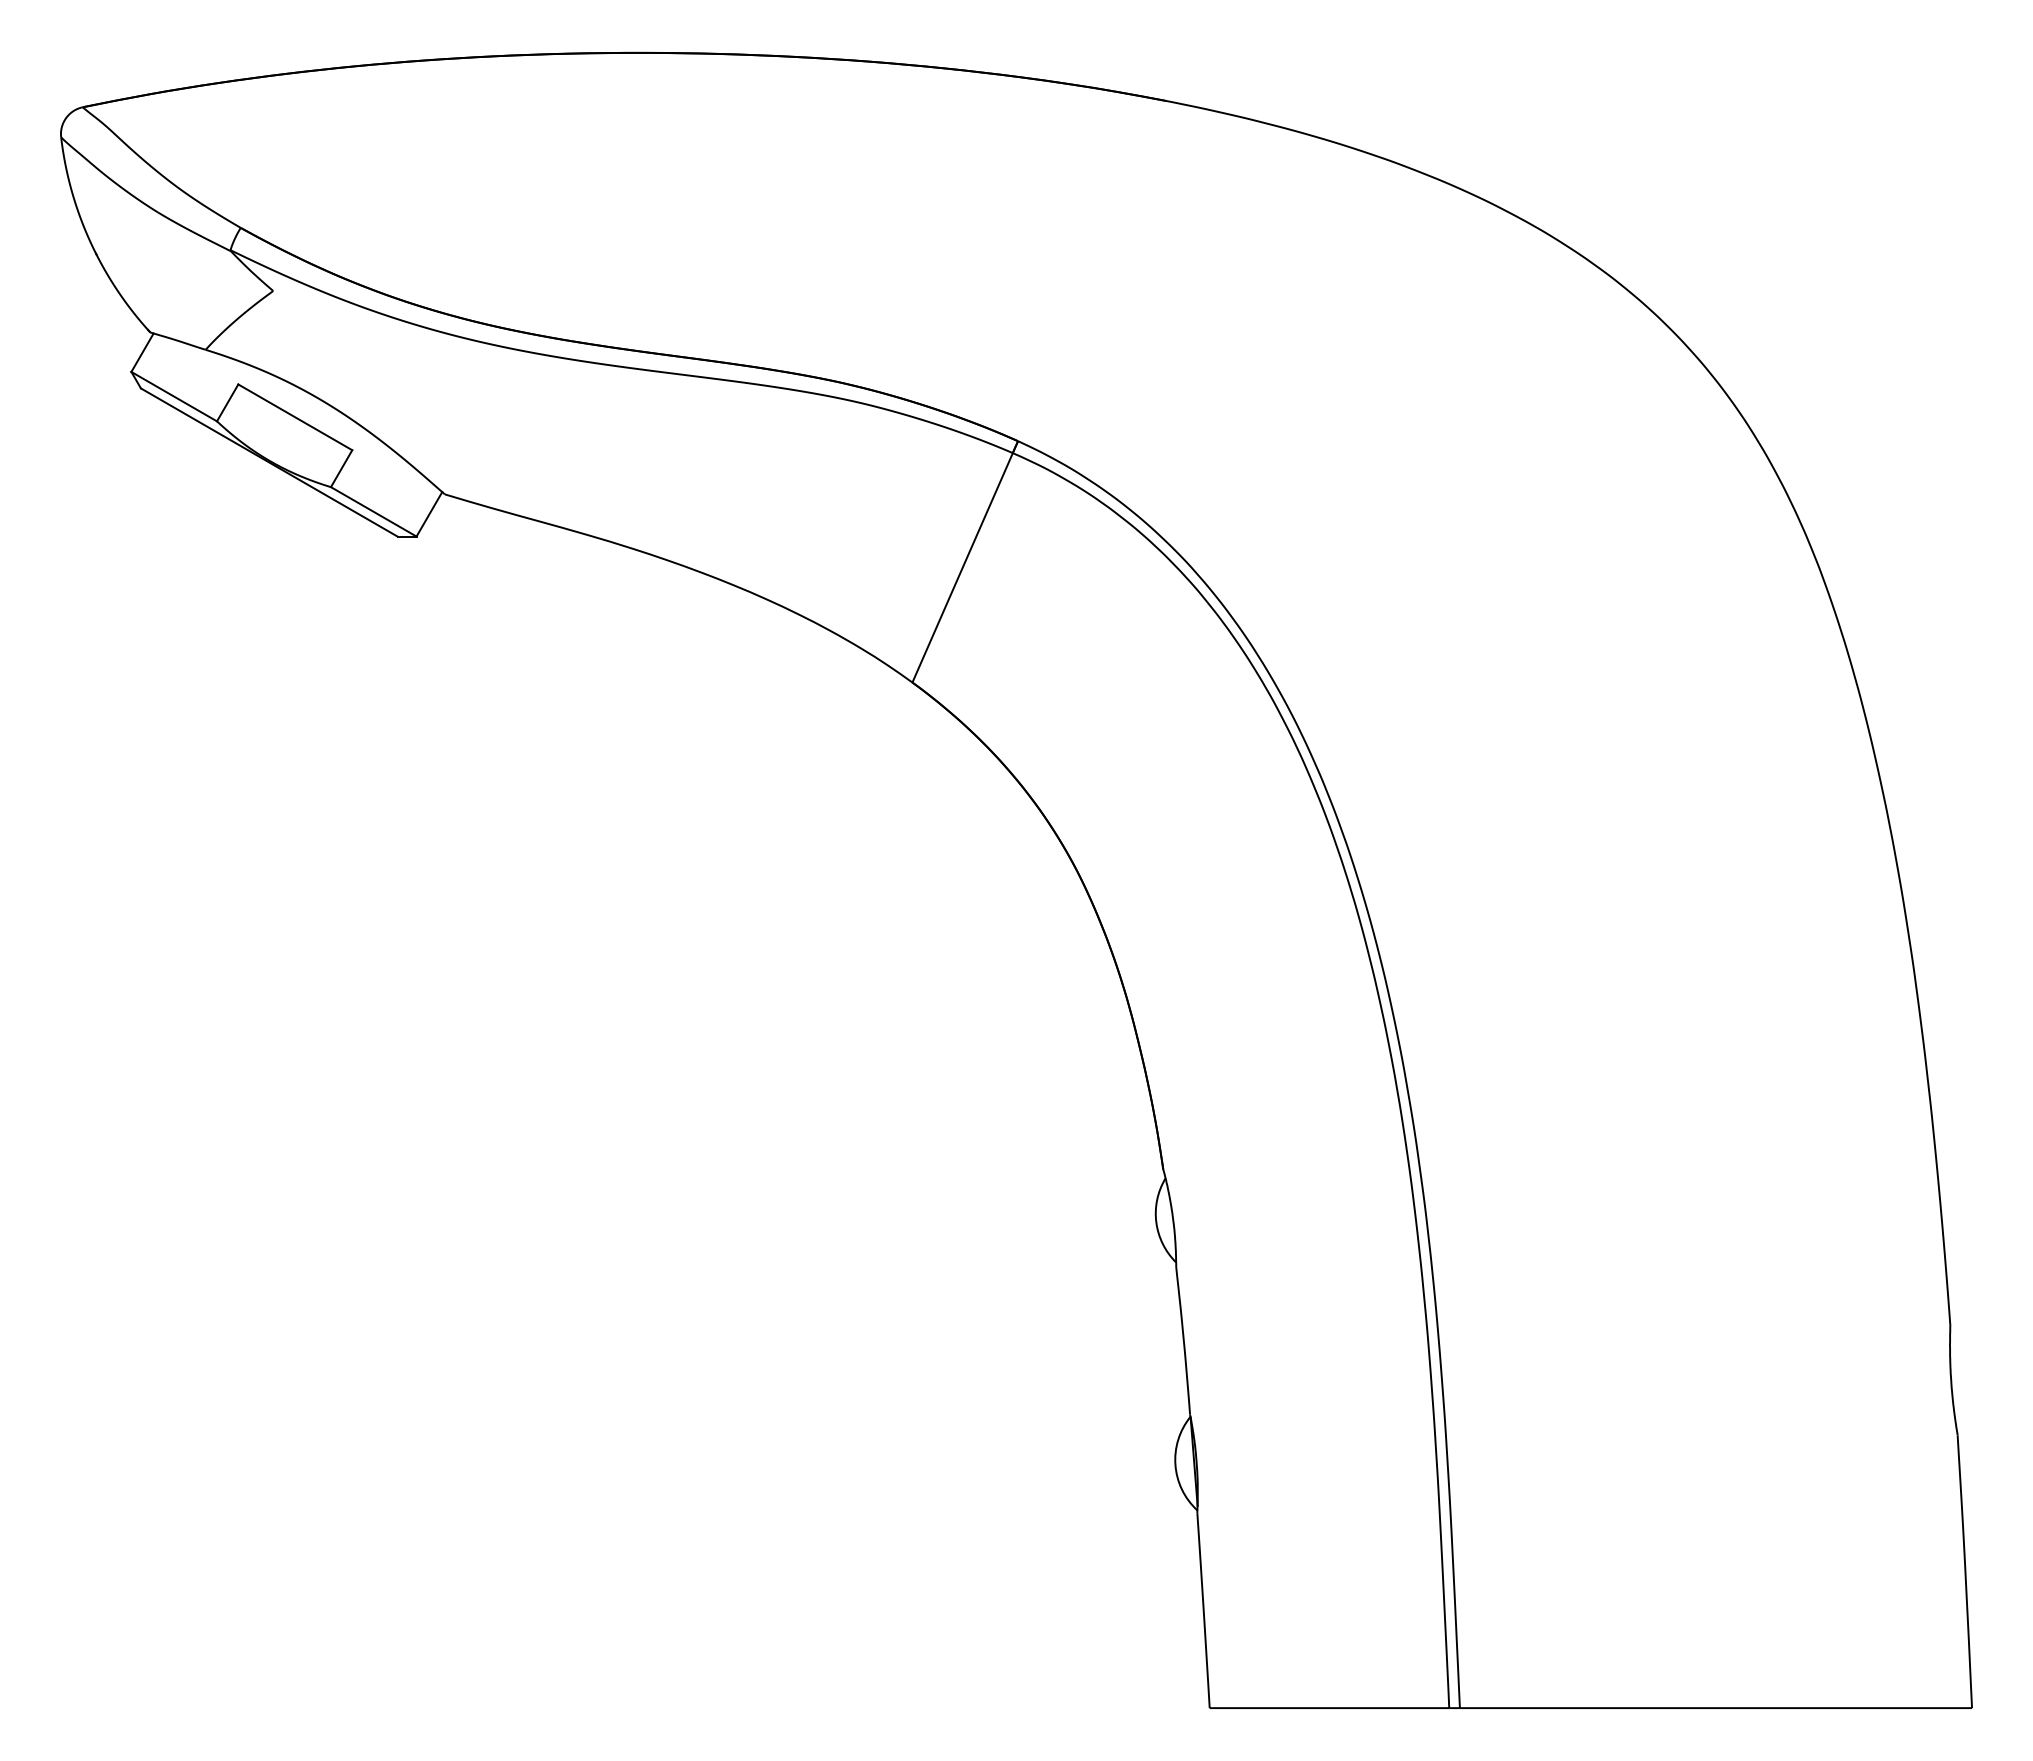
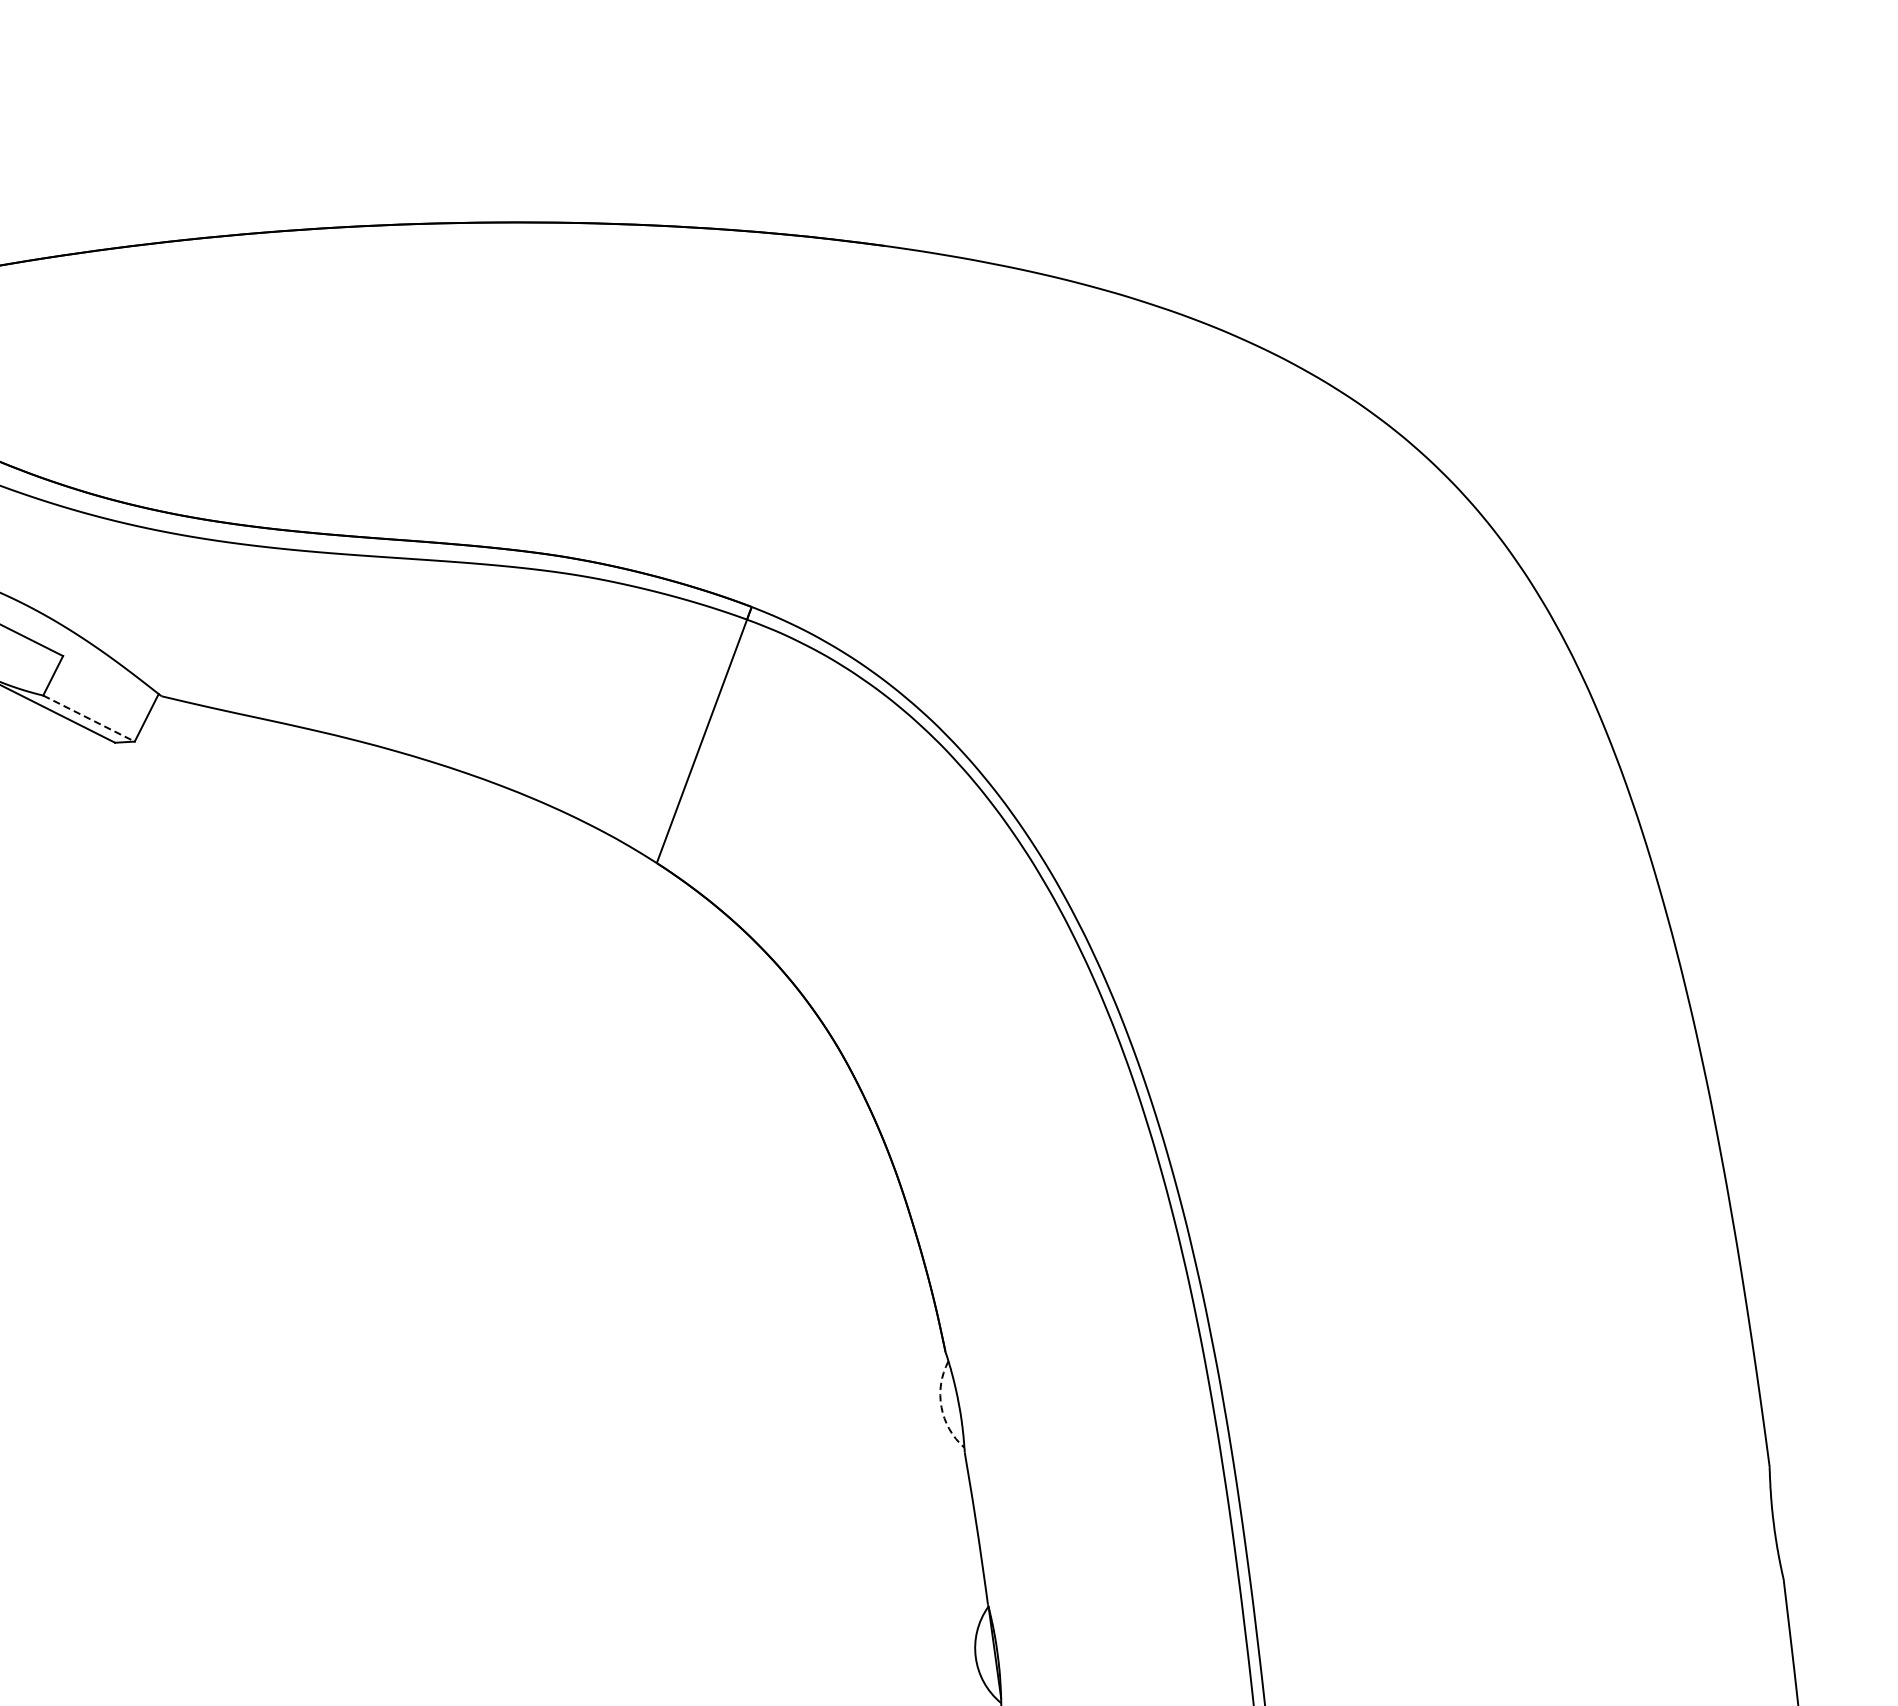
line: (374, 512) -> (89, 719), solid -> dashed
arc: (1156, 1222) -> (941, 1407), solid -> dashed

